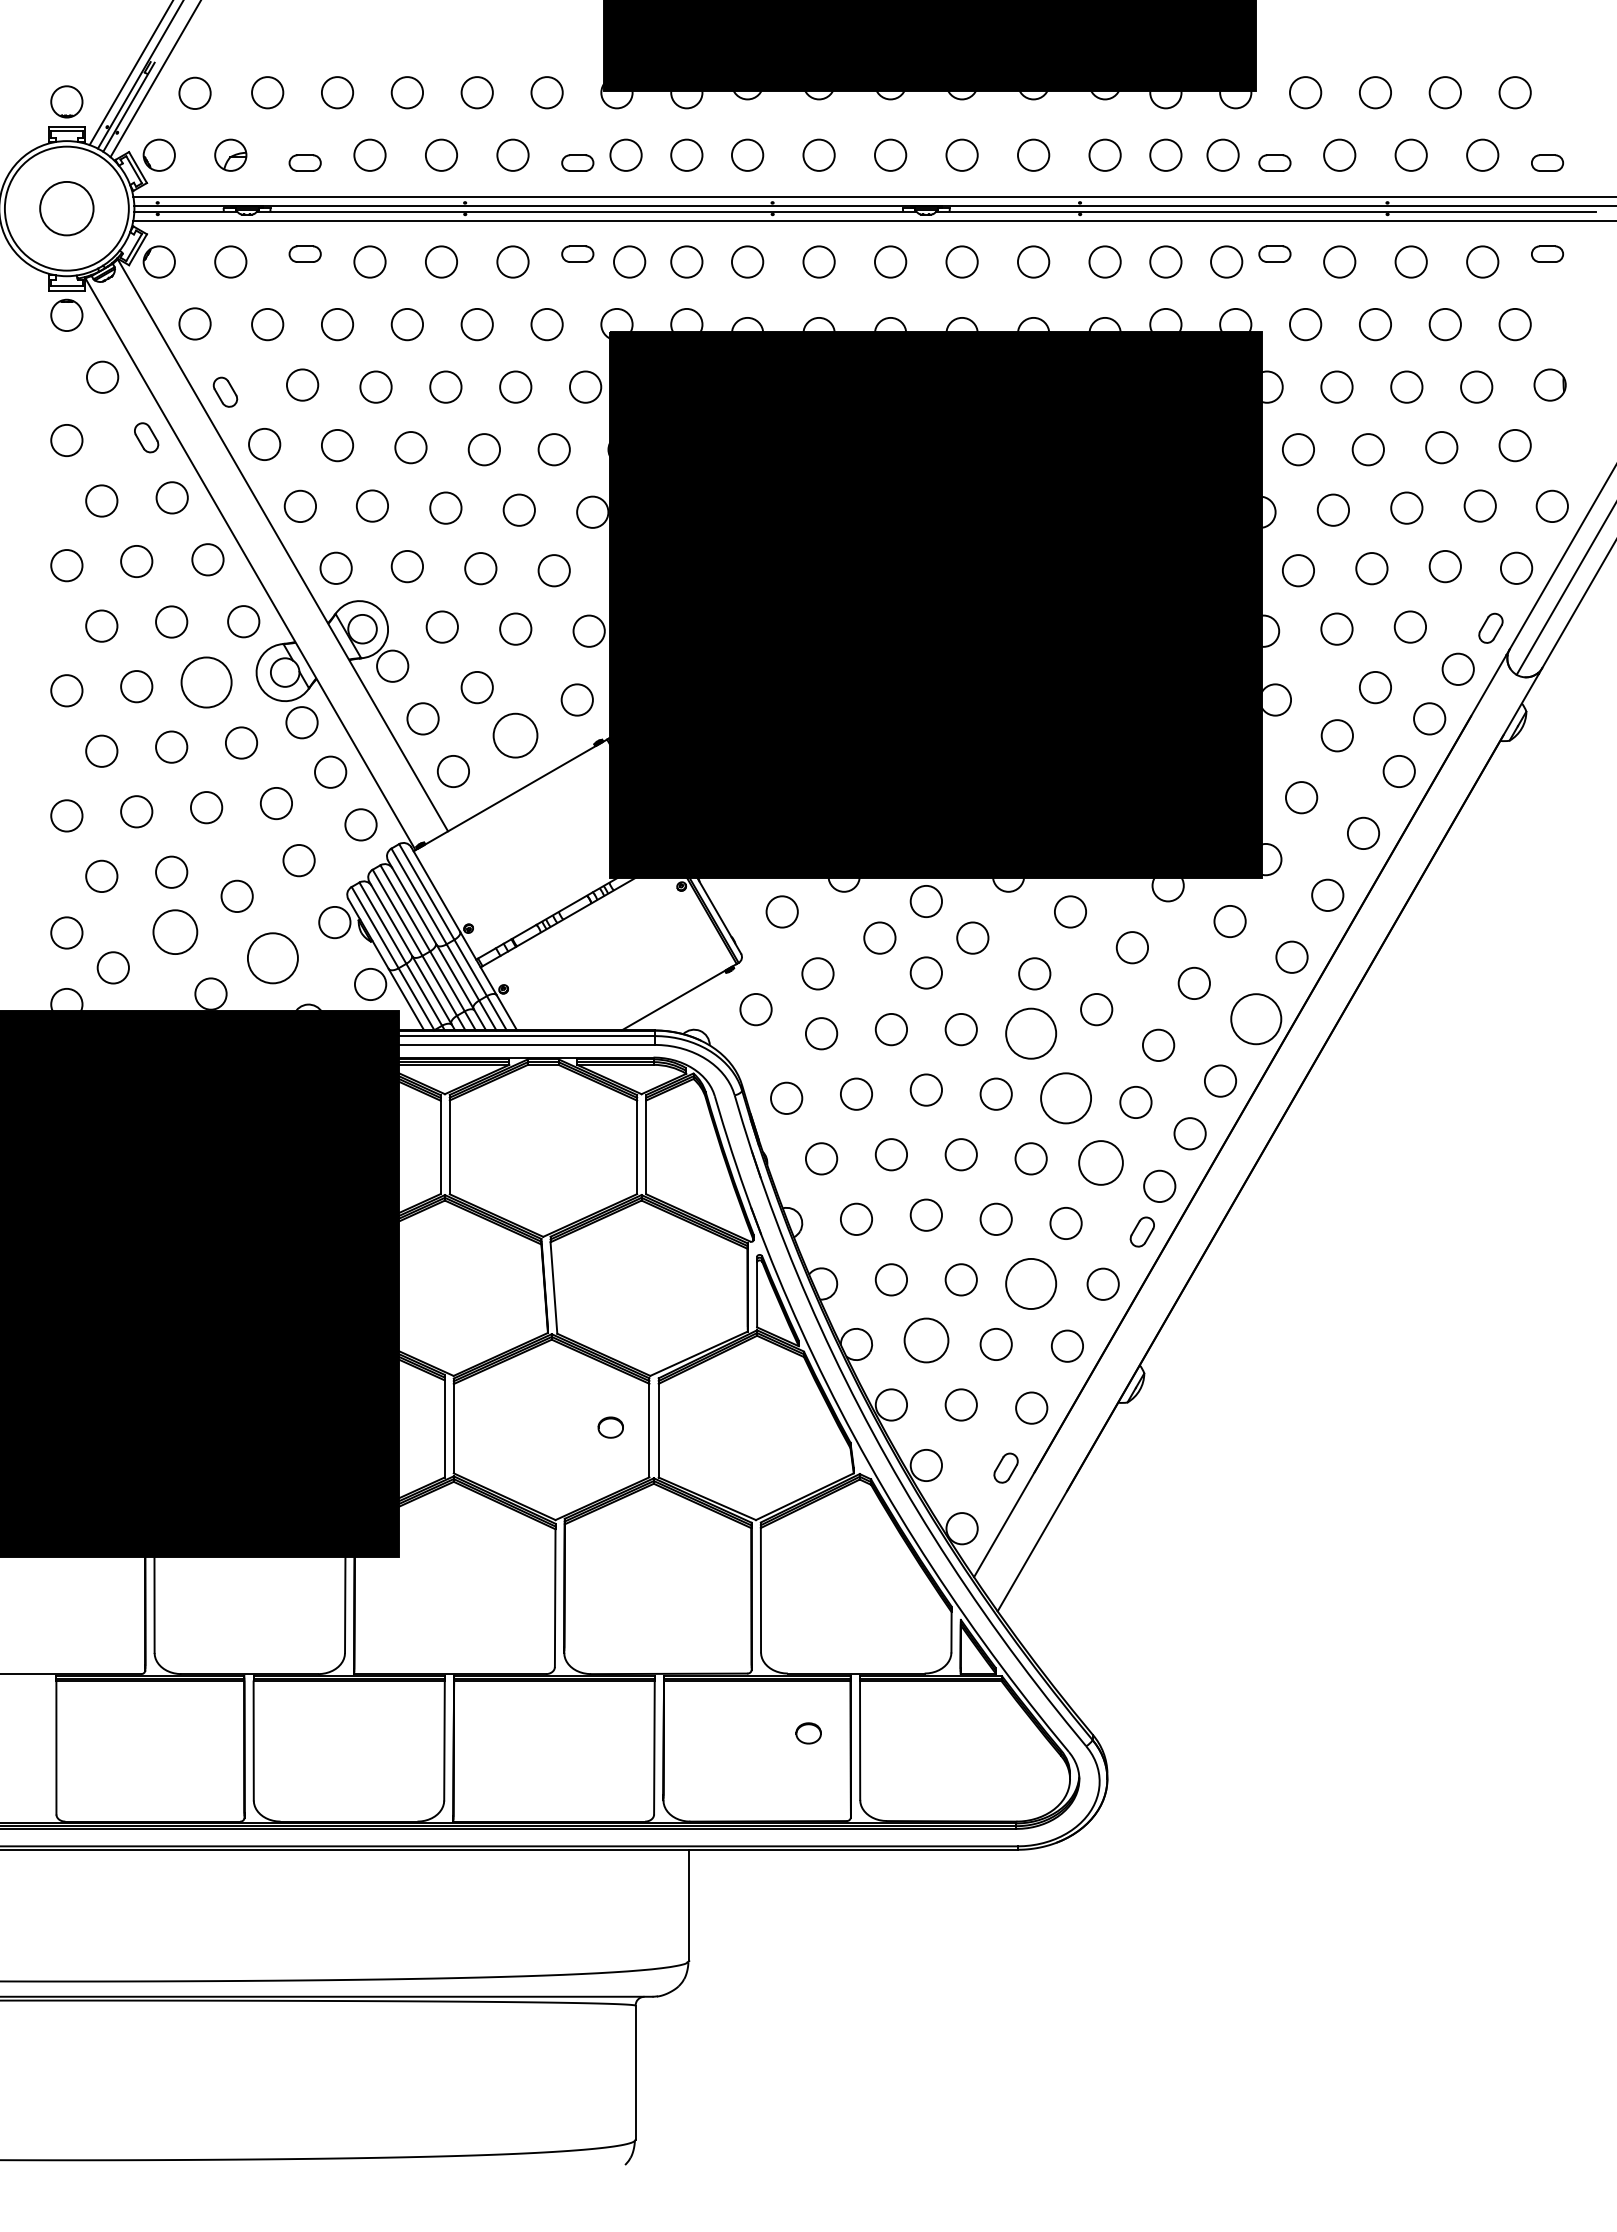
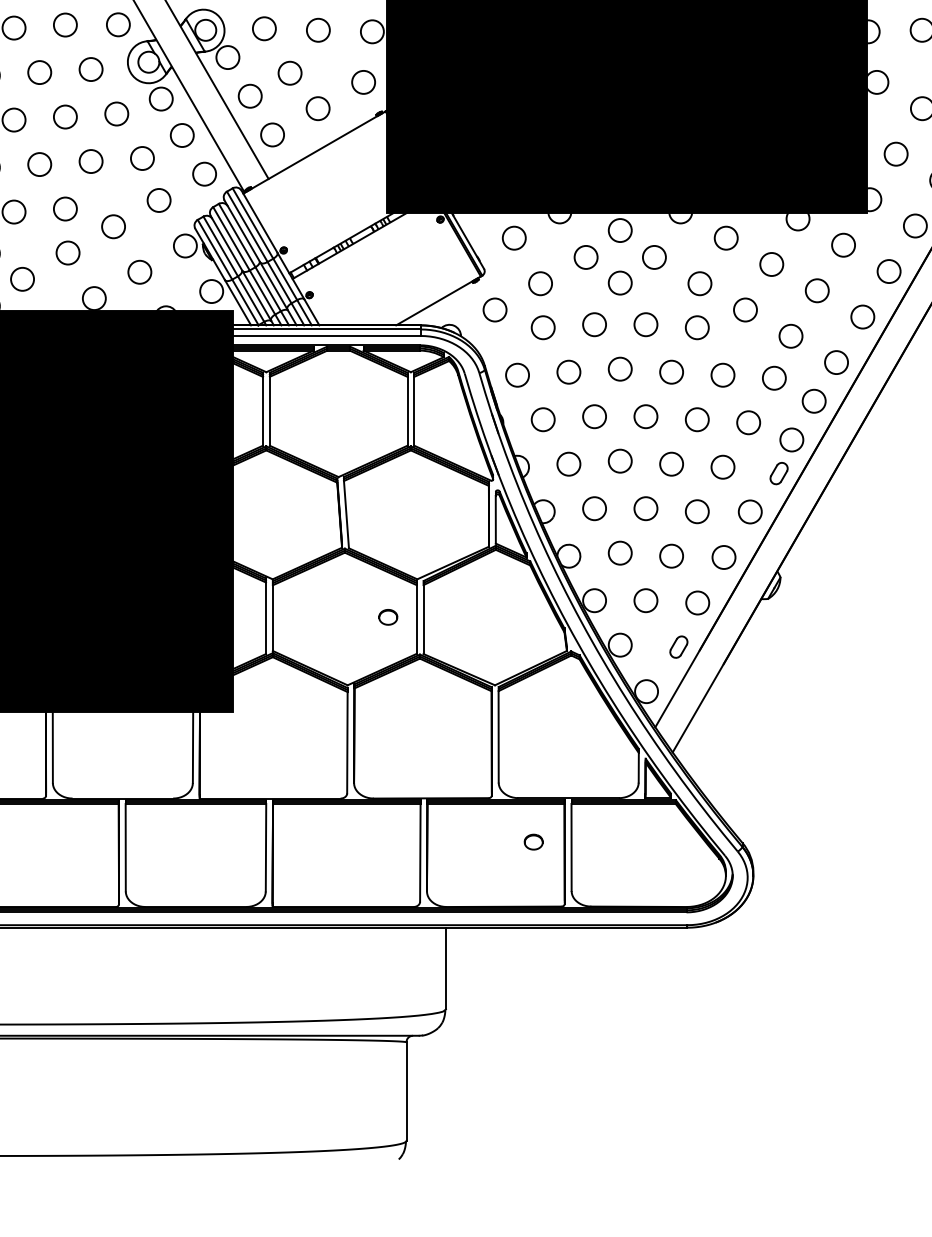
circle: (206, 682) -> (91, 69), size x0.62
circle: (514, 735) -> (317, 108), size x0.71
circle: (174, 931) -> (67, 252), size x0.71
circle: (272, 957) -> (139, 271), size x0.62
circle: (1255, 1018) -> (862, 316), size x0.62
circle: (1030, 1033) -> (696, 327), size x0.62
circle: (1065, 1097) -> (722, 374), size x0.62
circle: (1100, 1162) -> (748, 422), size x0.71
circle: (1030, 1283) -> (696, 511), size x0.62
circle: (925, 1339) -> (619, 552), size x0.71

